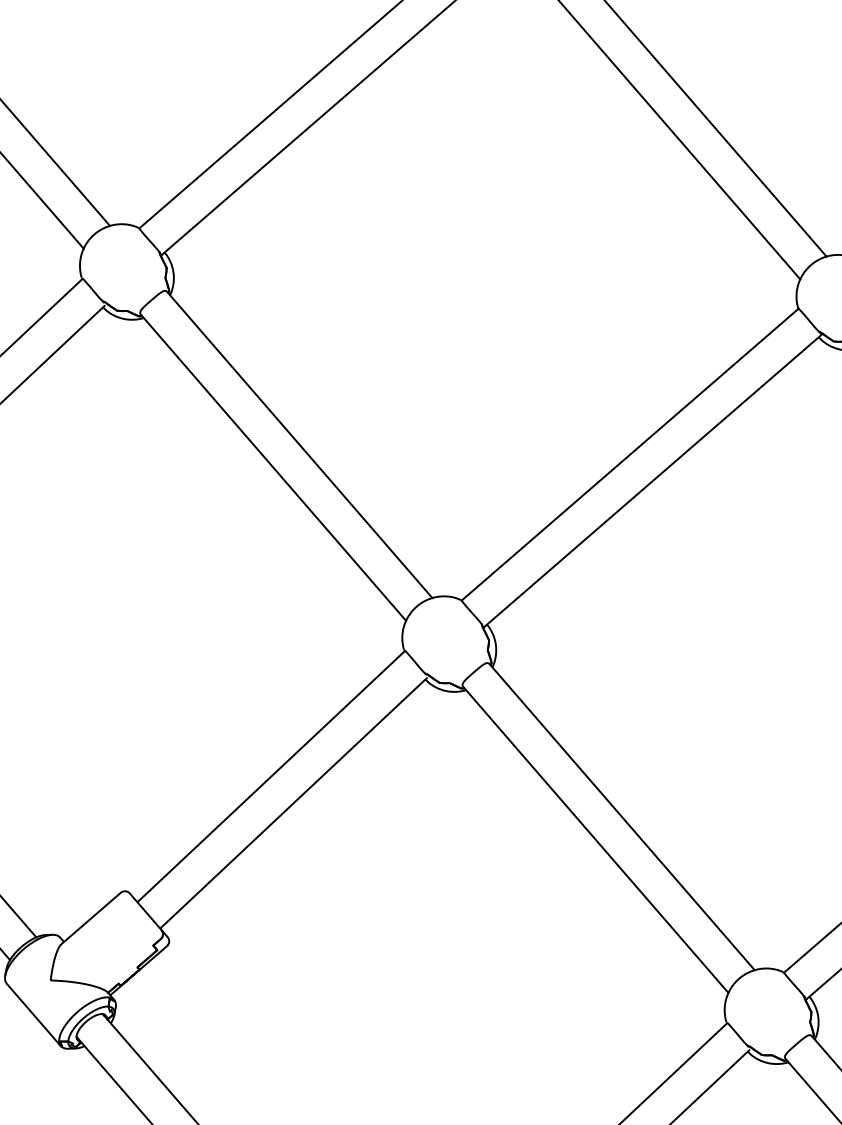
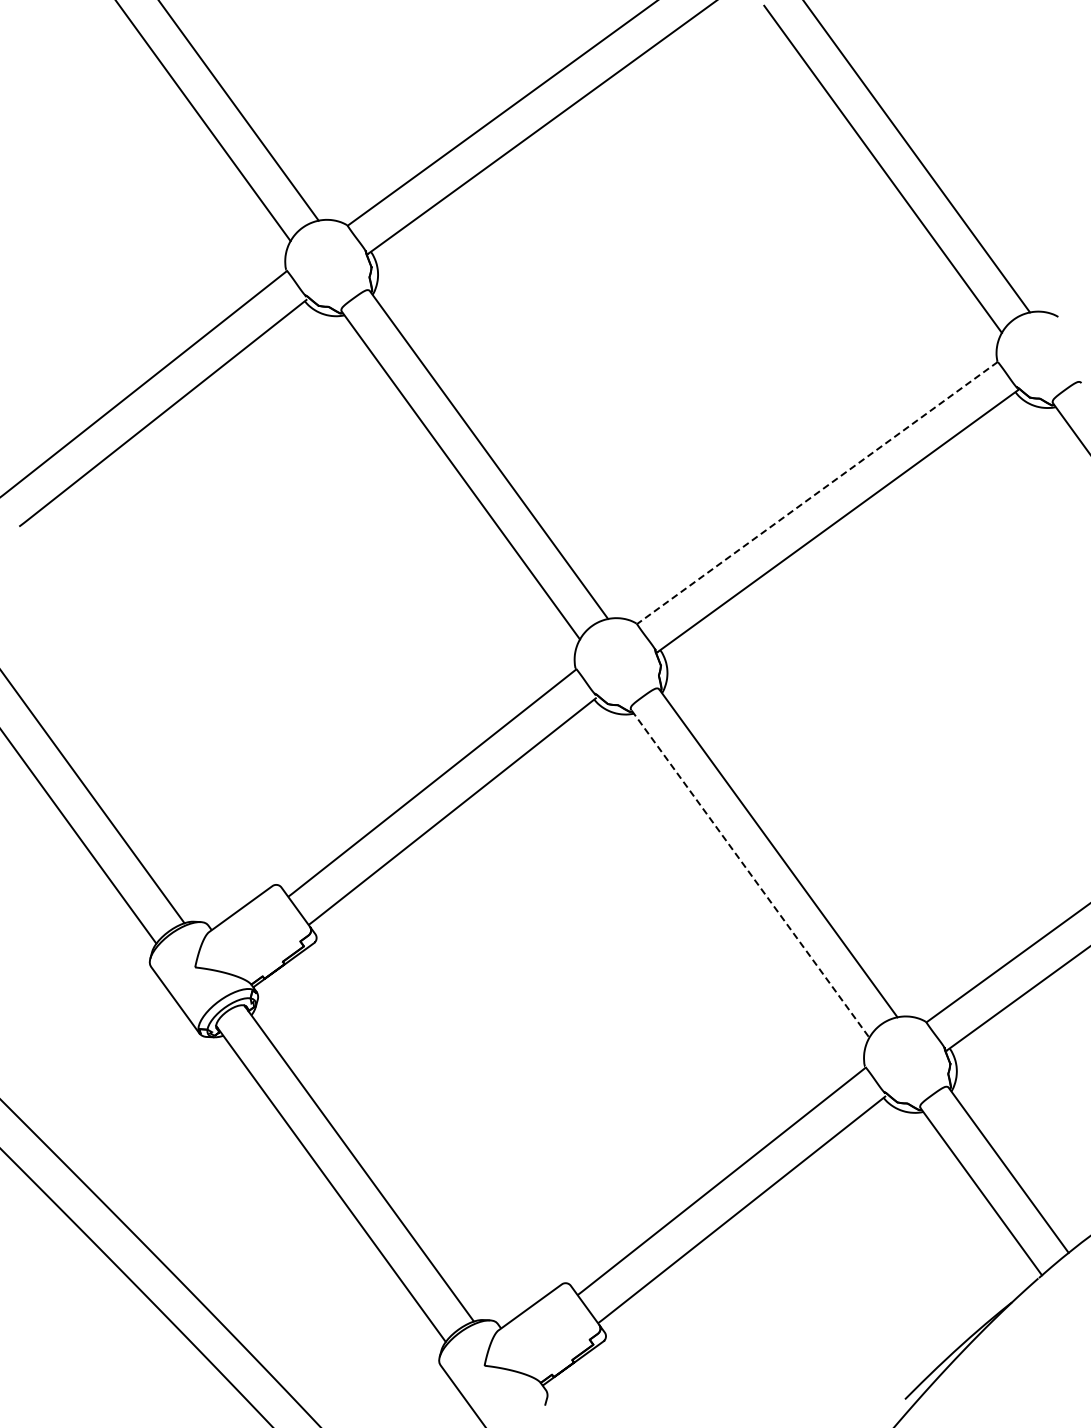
line: (630, 454) -> (817, 492), solid -> dashed
line: (596, 840) -> (750, 874), solid -> dashed

